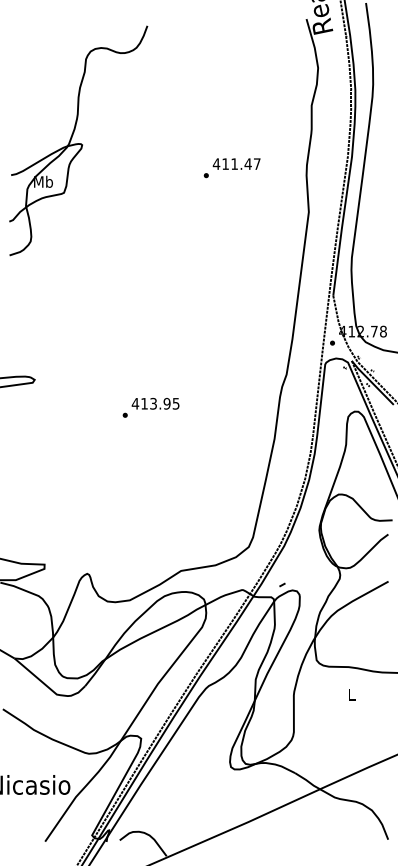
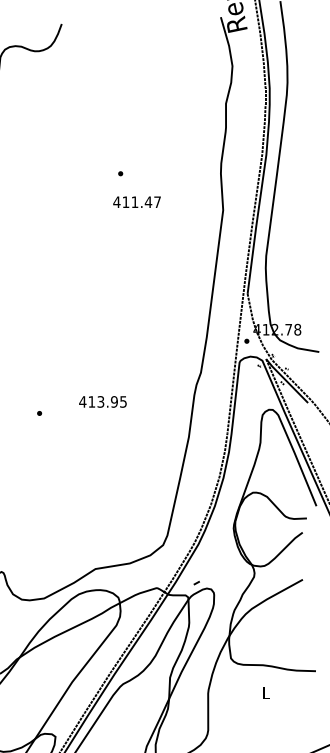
text: (236, 163) -> (136, 201), moved
text: (155, 403) -> (102, 401), moved

